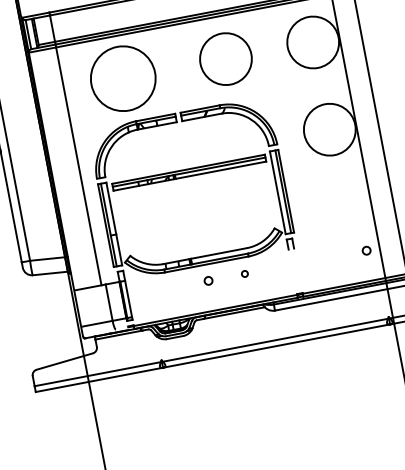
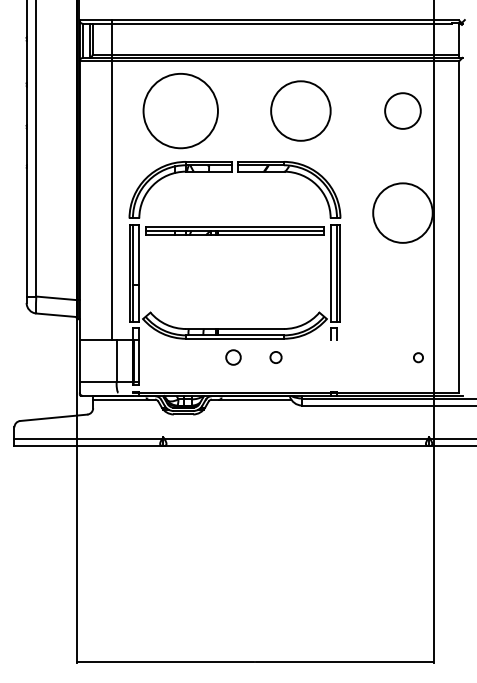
circle: (312, 42) -> (402, 110), size x0.6
circle: (244, 273) -> (275, 357), size x1.6
circle: (208, 280) -> (233, 357), size x1.6

